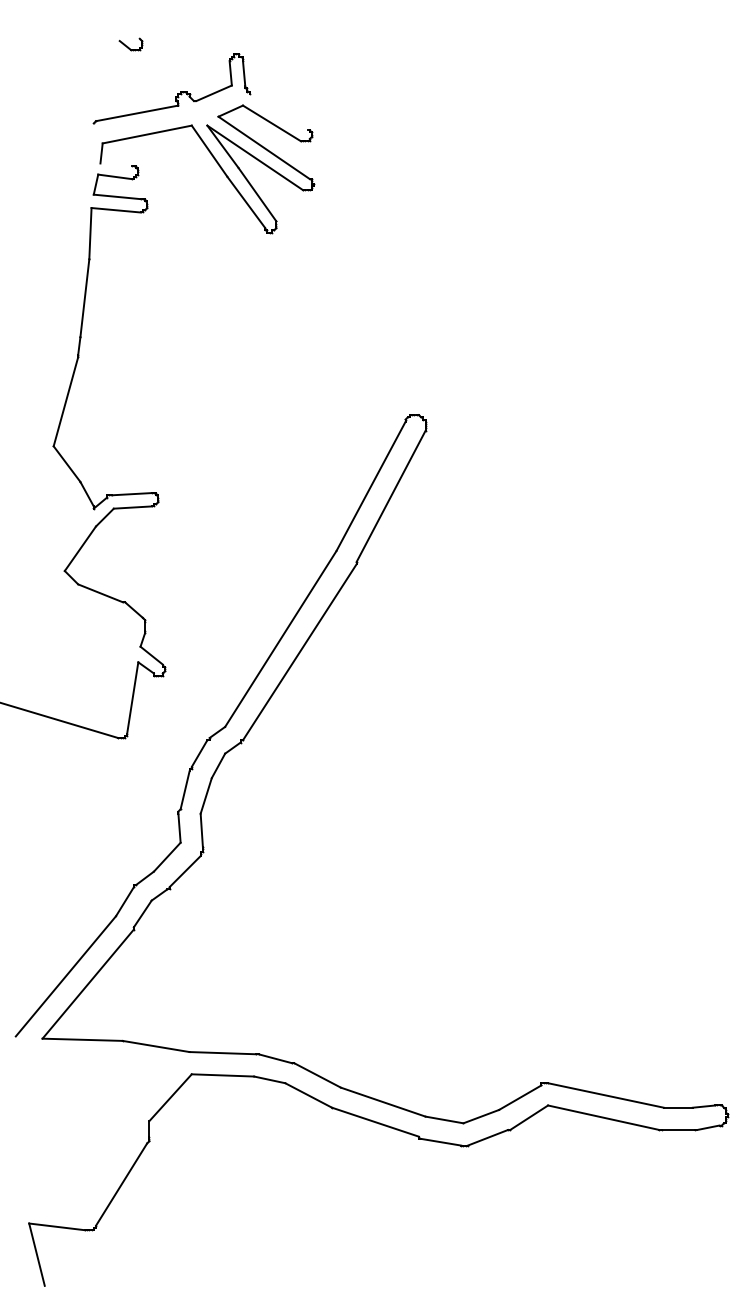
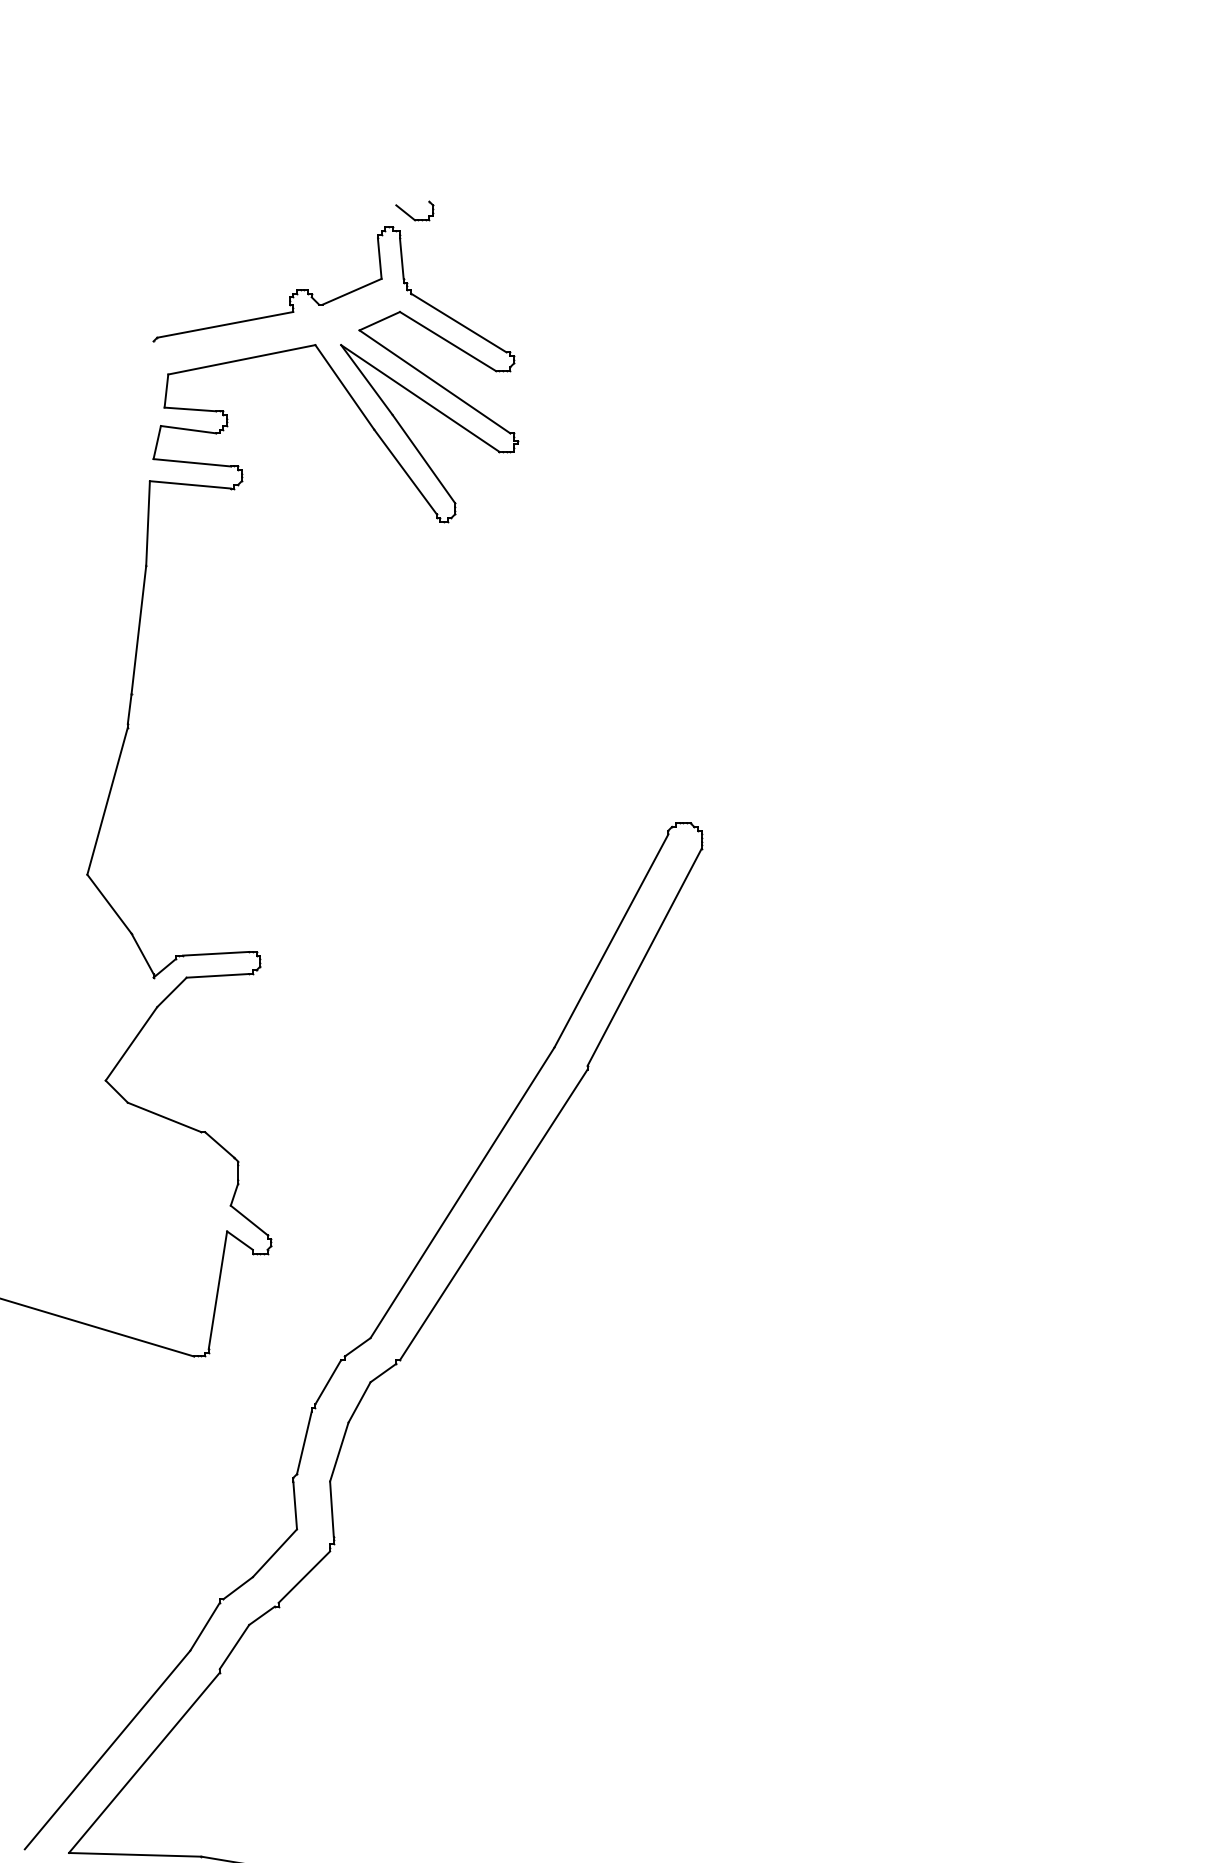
part: (130, 44) -> (414, 211), moved
line: (278, 112) -> (458, 323), added
line: (115, 164) -> (189, 409), added

